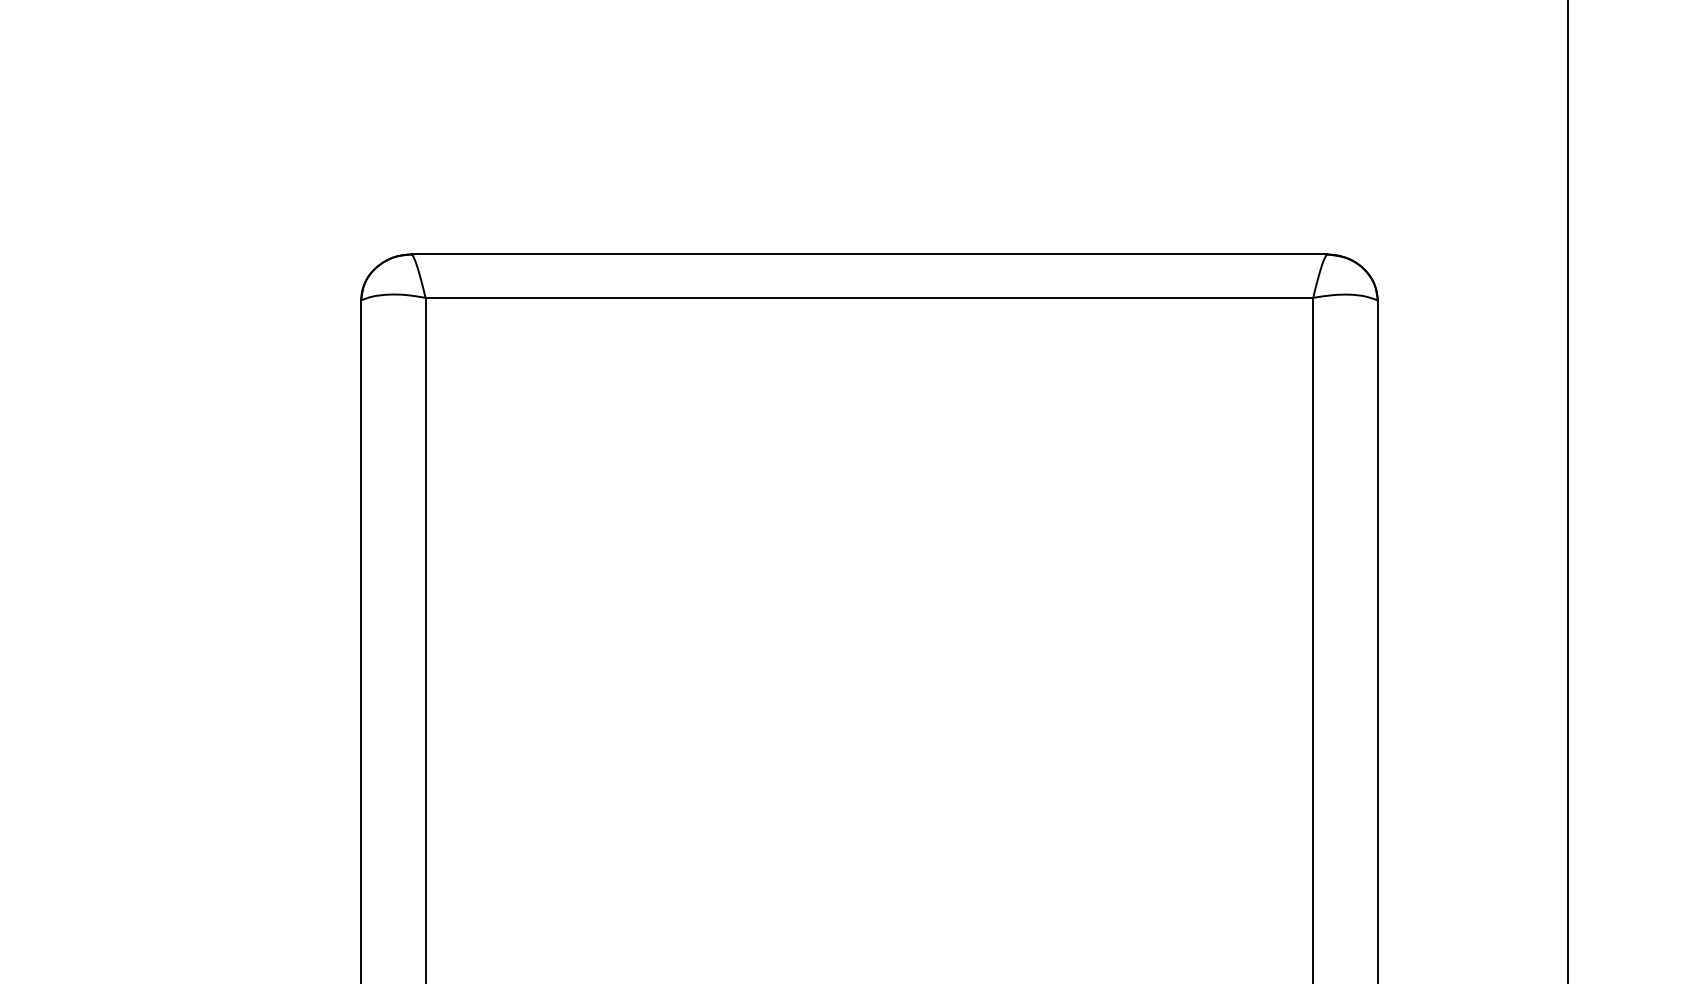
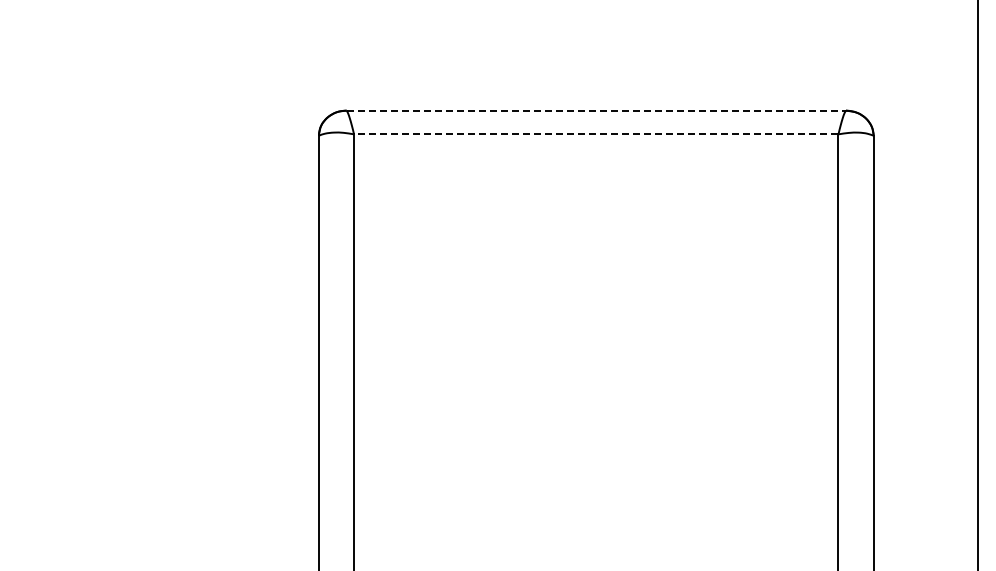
line: (869, 254) -> (596, 110), solid -> dashed
line: (868, 298) -> (595, 134), solid -> dashed

